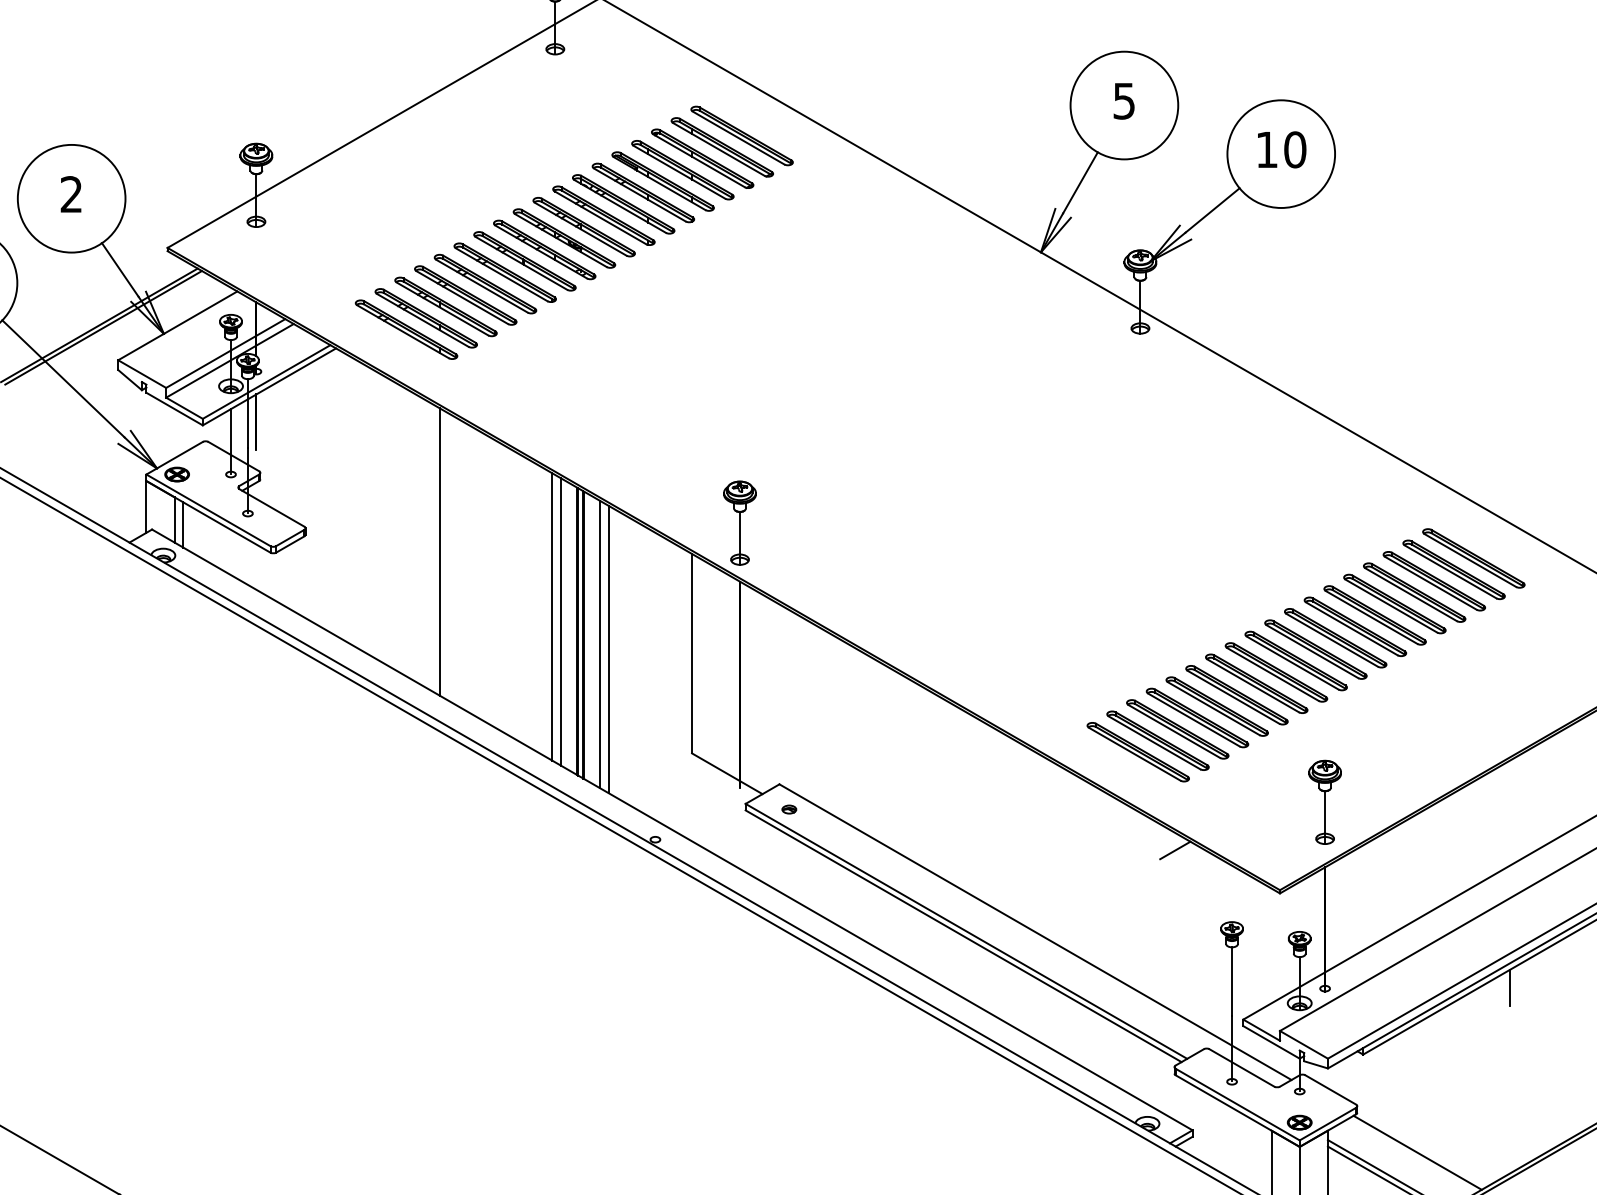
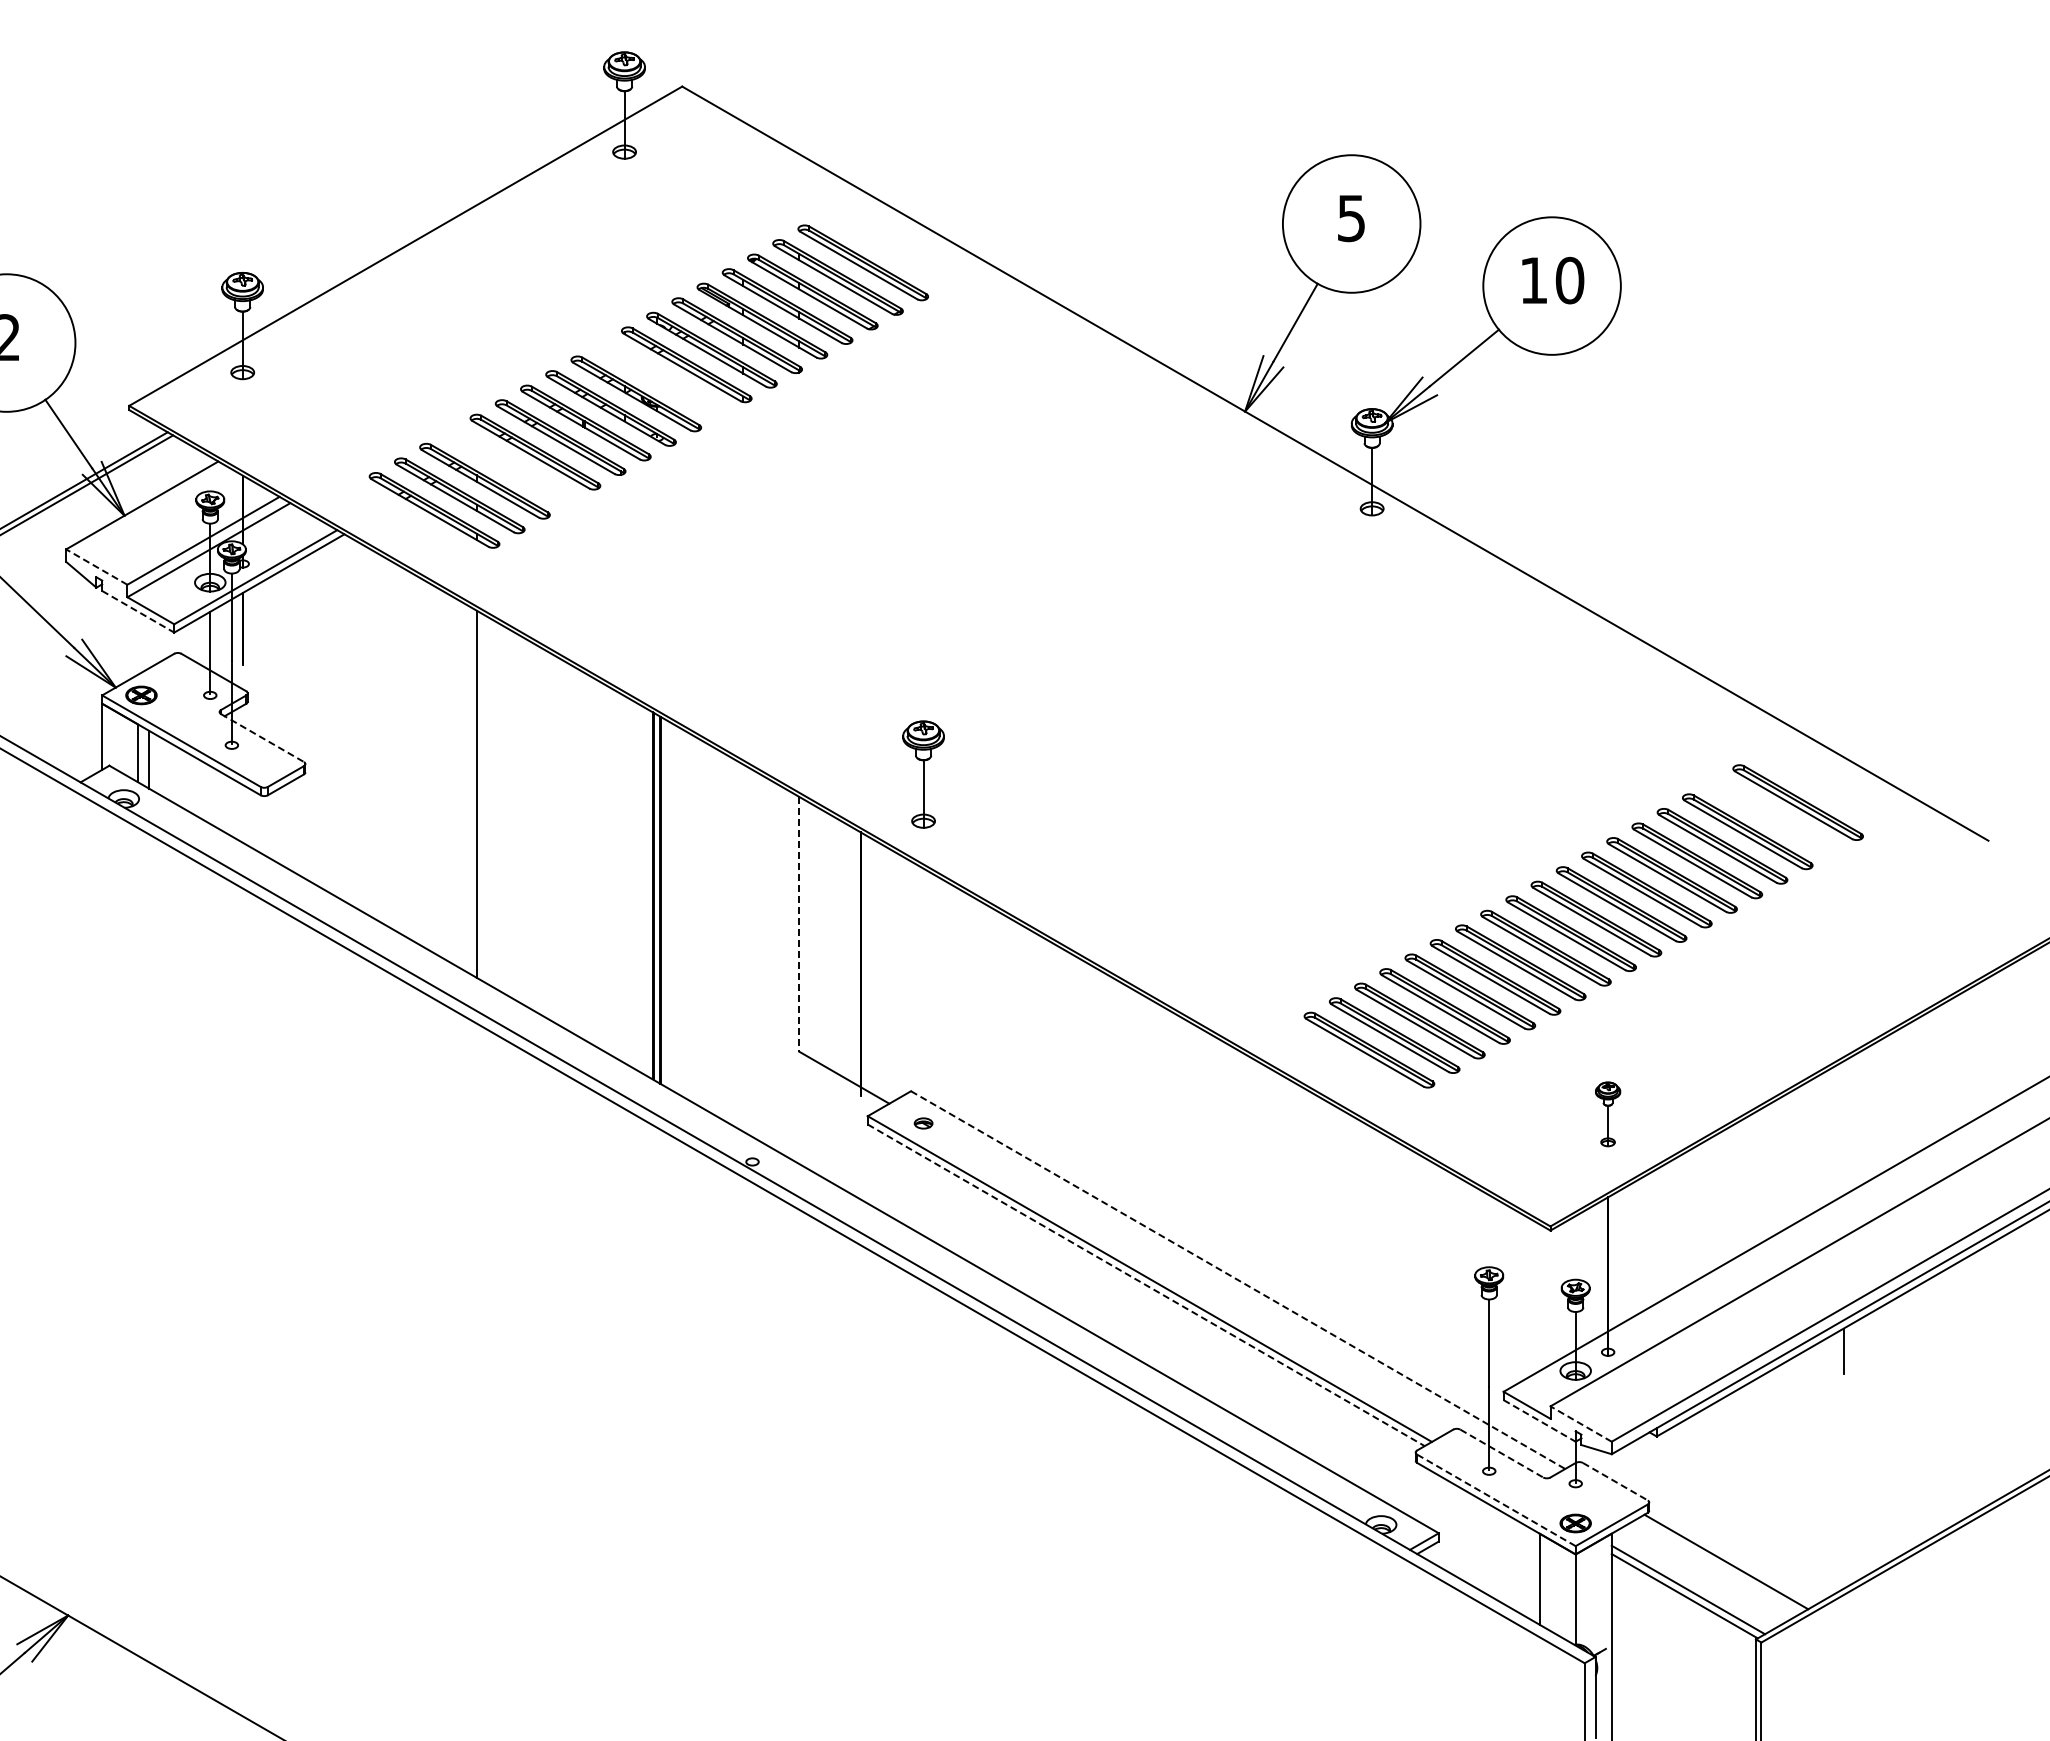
part: (584, 227) -> (661, 379), removed
part: (465, 295) -> (509, 466), removed
line: (141, 373) -> (96, 566), solid -> dashed
line: (174, 408) -> (138, 611), solid -> dashed
line: (271, 508) -> (262, 738), solid -> dashed
part: (739, 523) -> (923, 774), moved
part: (1453, 569) -> (1772, 816), removed
line: (552, 617) -> (621, 877), removed
line: (560, 621) -> (631, 883), removed
line: (600, 644) -> (682, 912), removed
line: (609, 649) -> (693, 918), removed
line: (692, 653) -> (799, 924), solid -> dashed
part: (1324, 802) -> (1607, 1114), size x0.6
line: (1175, 850) -> (1416, 1175), removed
line: (1035, 932) -> (1238, 1280), solid -> dashed
line: (963, 936) -> (1146, 1285), solid -> dashed
line: (1271, 1042) -> (1539, 1420), solid -> dashed
line: (1303, 1044) -> (1580, 1423), solid -> dashed
line: (1241, 1067) -> (1501, 1453), solid -> dashed
line: (1330, 1089) -> (1615, 1481), solid -> dashed
line: (1237, 1104) -> (1496, 1500), solid -> dashed

